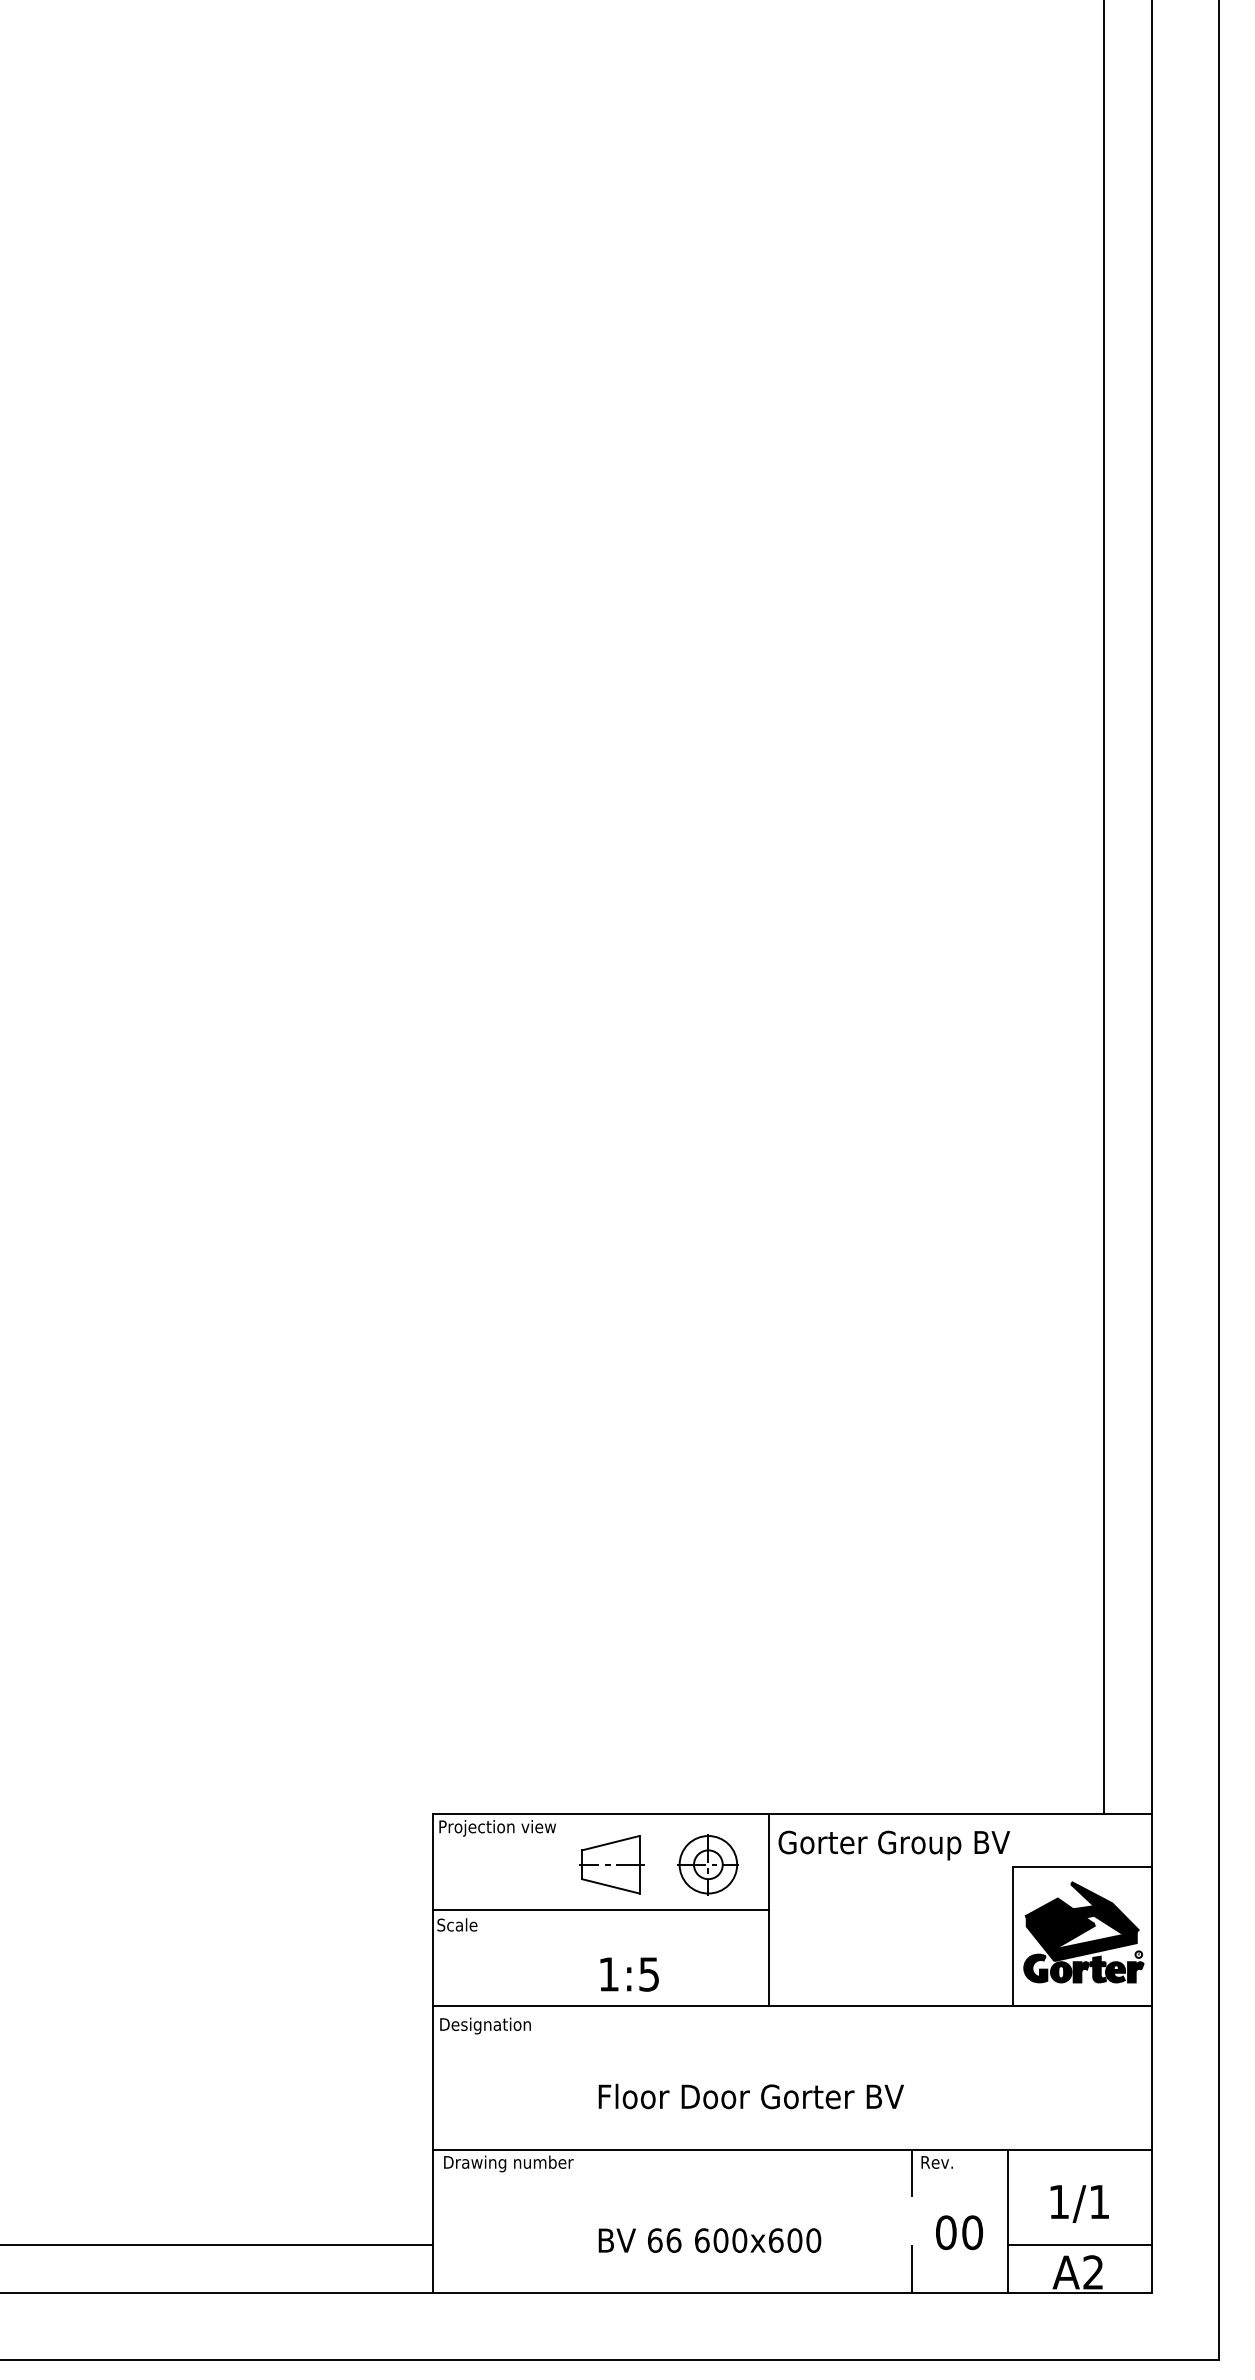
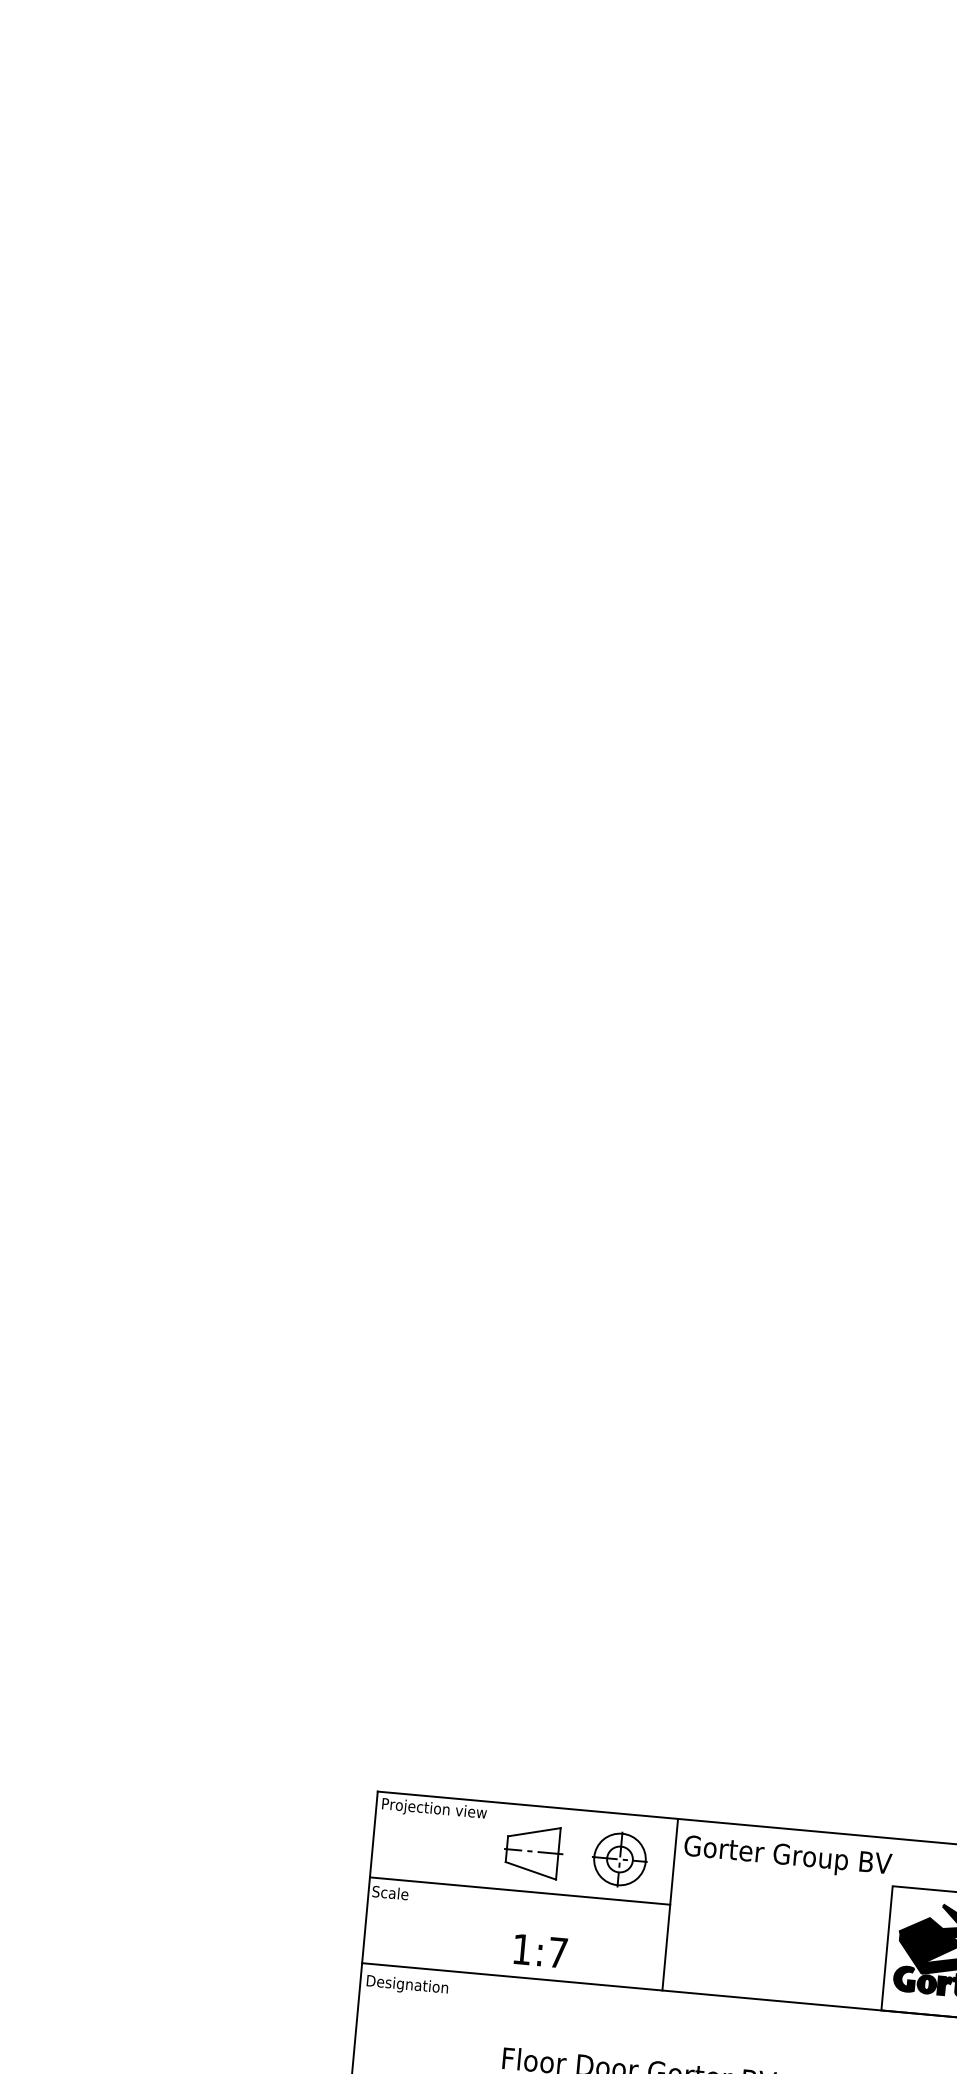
text: (648, 1974) -> (557, 1952), 1:5 -> 1:7

